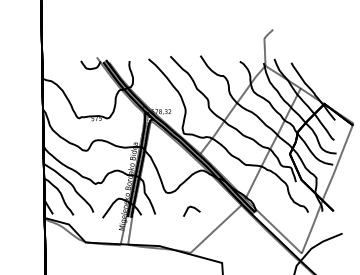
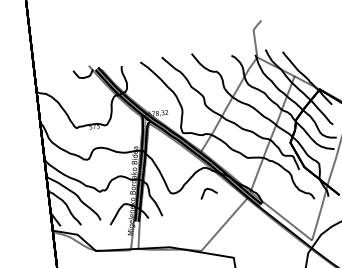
line: (192, 208) -> (209, 190), moved

